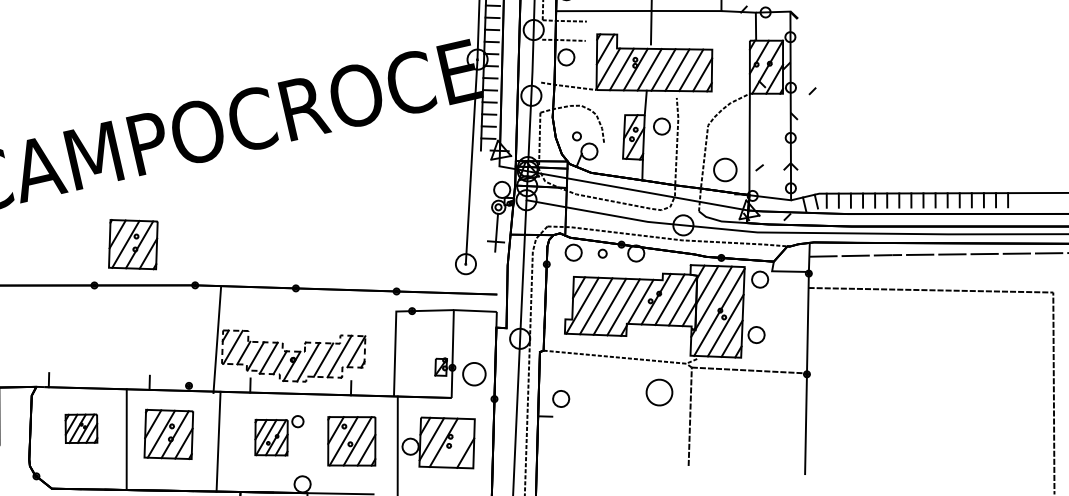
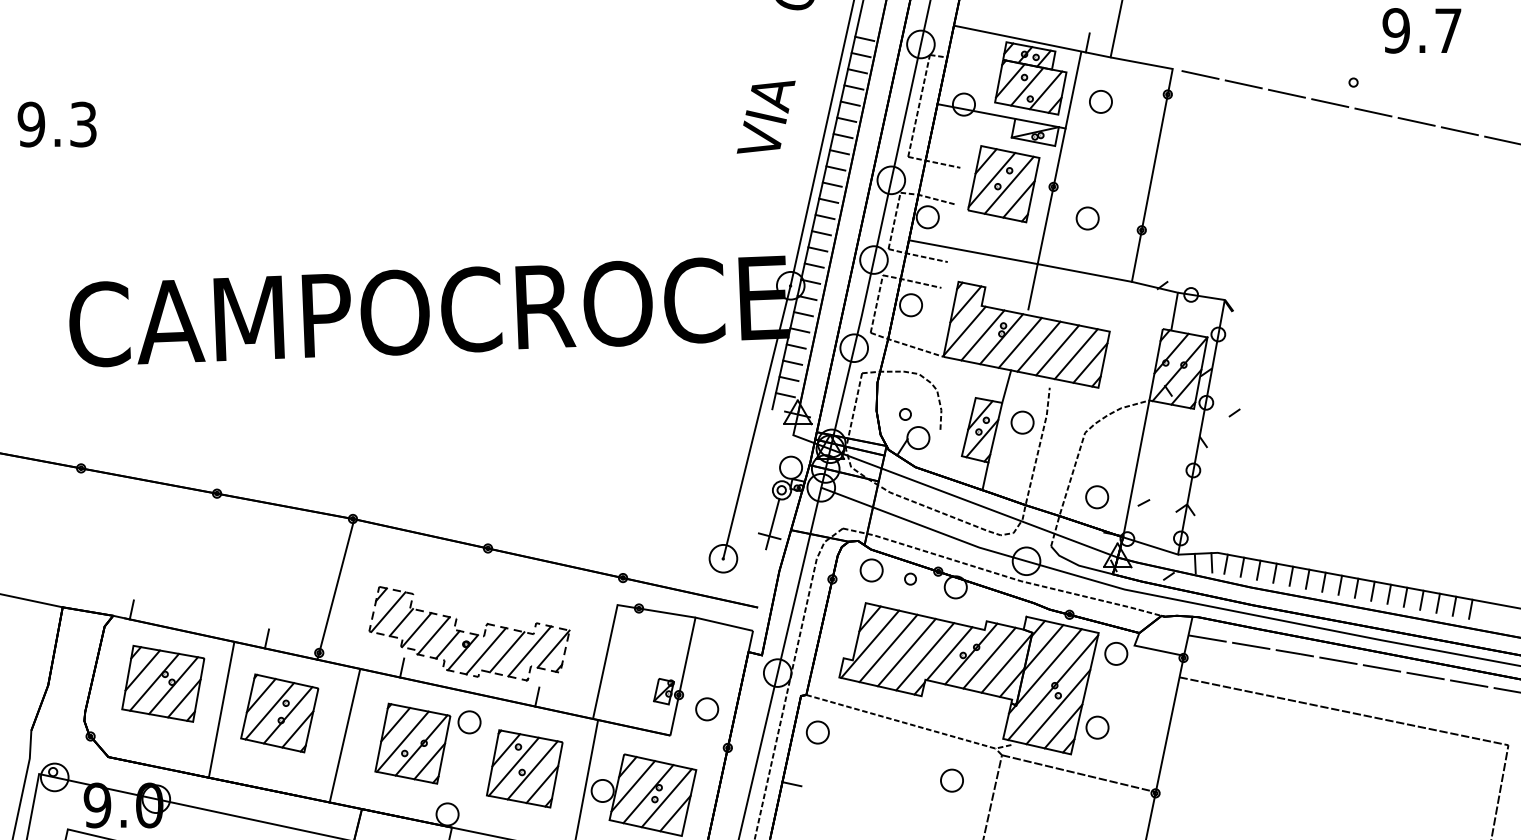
line: (541, 60) -> (876, 303), added
part: (725, 170) -> (1097, 497), size x0.71
part: (133, 244) -> (279, 448), removed
line: (217, 340) -> (335, 589), moved
part: (474, 374) -> (707, 709), size x0.71
part: (659, 392) -> (951, 780), size x0.62
part: (560, 398) -> (817, 732), moved
part: (81, 428) -> (163, 683), size x1.67
part: (278, 436) -> (427, 743), size x1.43
line: (457, 443) -> (666, 798), added

